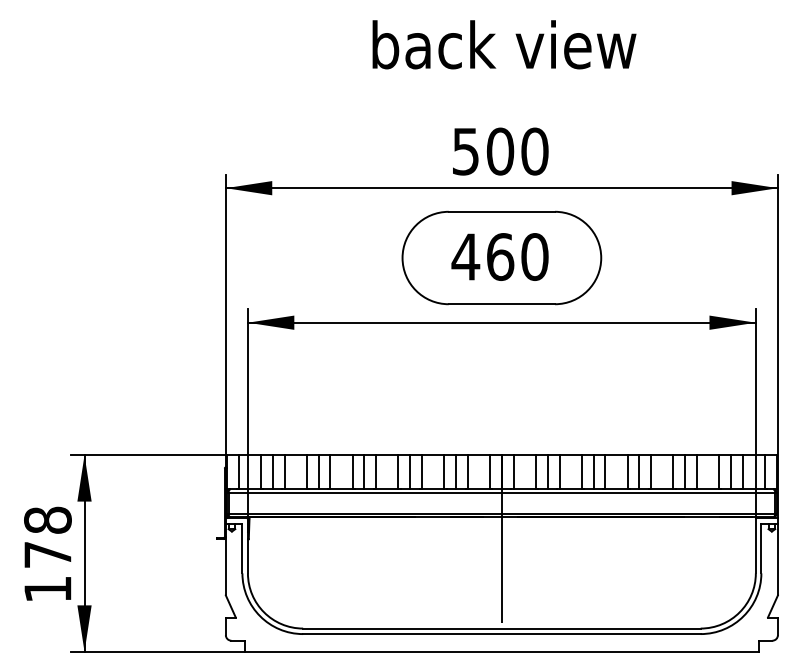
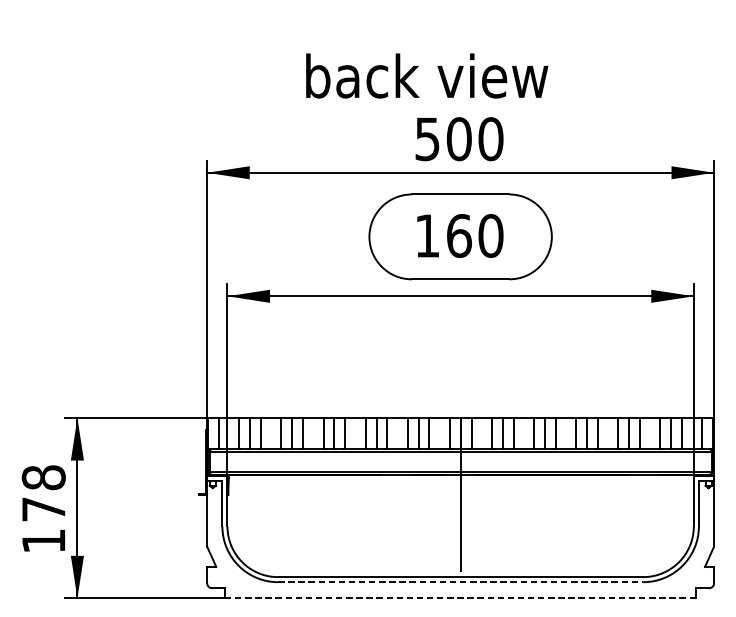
text: (504, 44) -> (427, 75), moved
text: (465, 256) -> (427, 235), 460 -> 160
line: (501, 634) -> (460, 582), solid -> dashed
line: (501, 651) -> (460, 598), solid -> dashed

